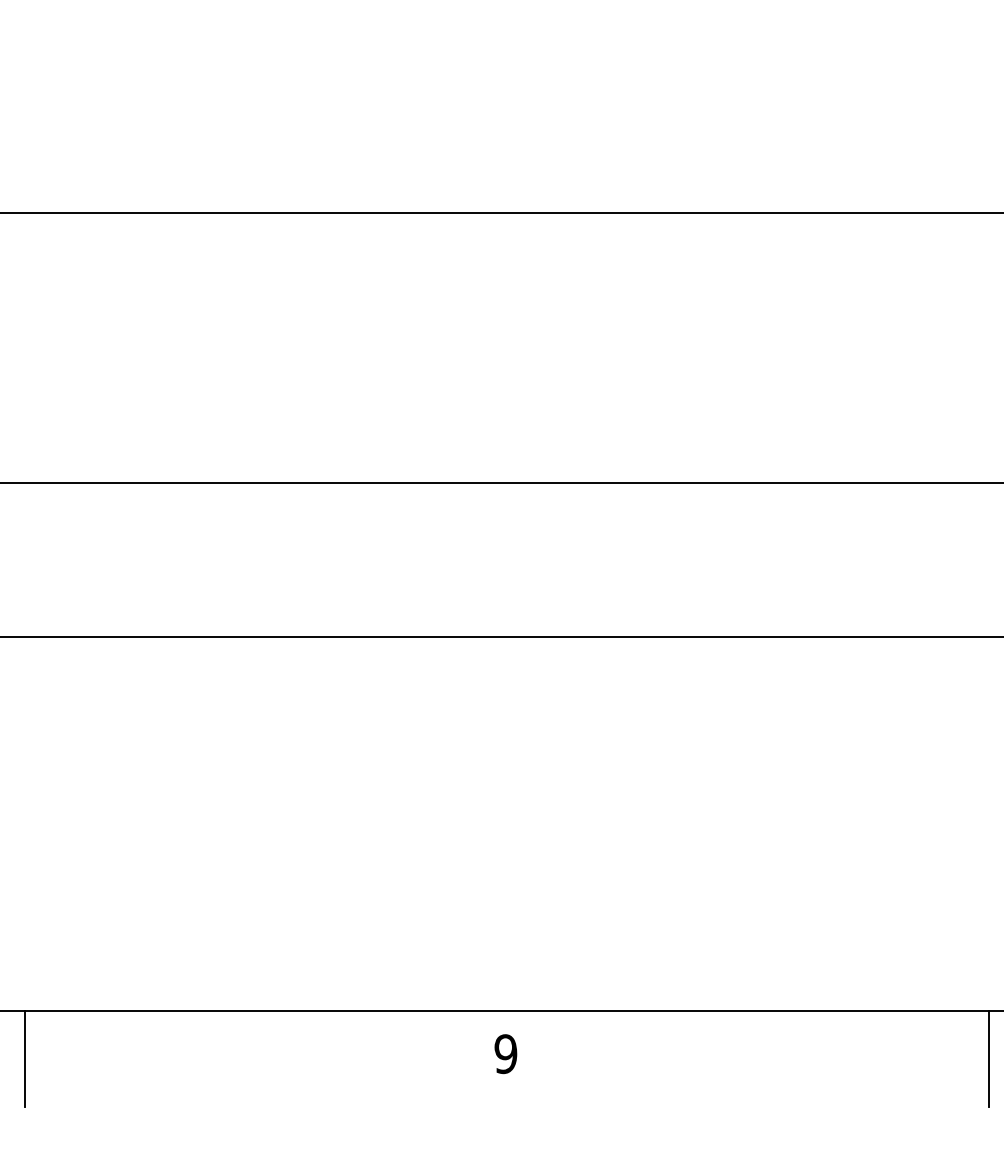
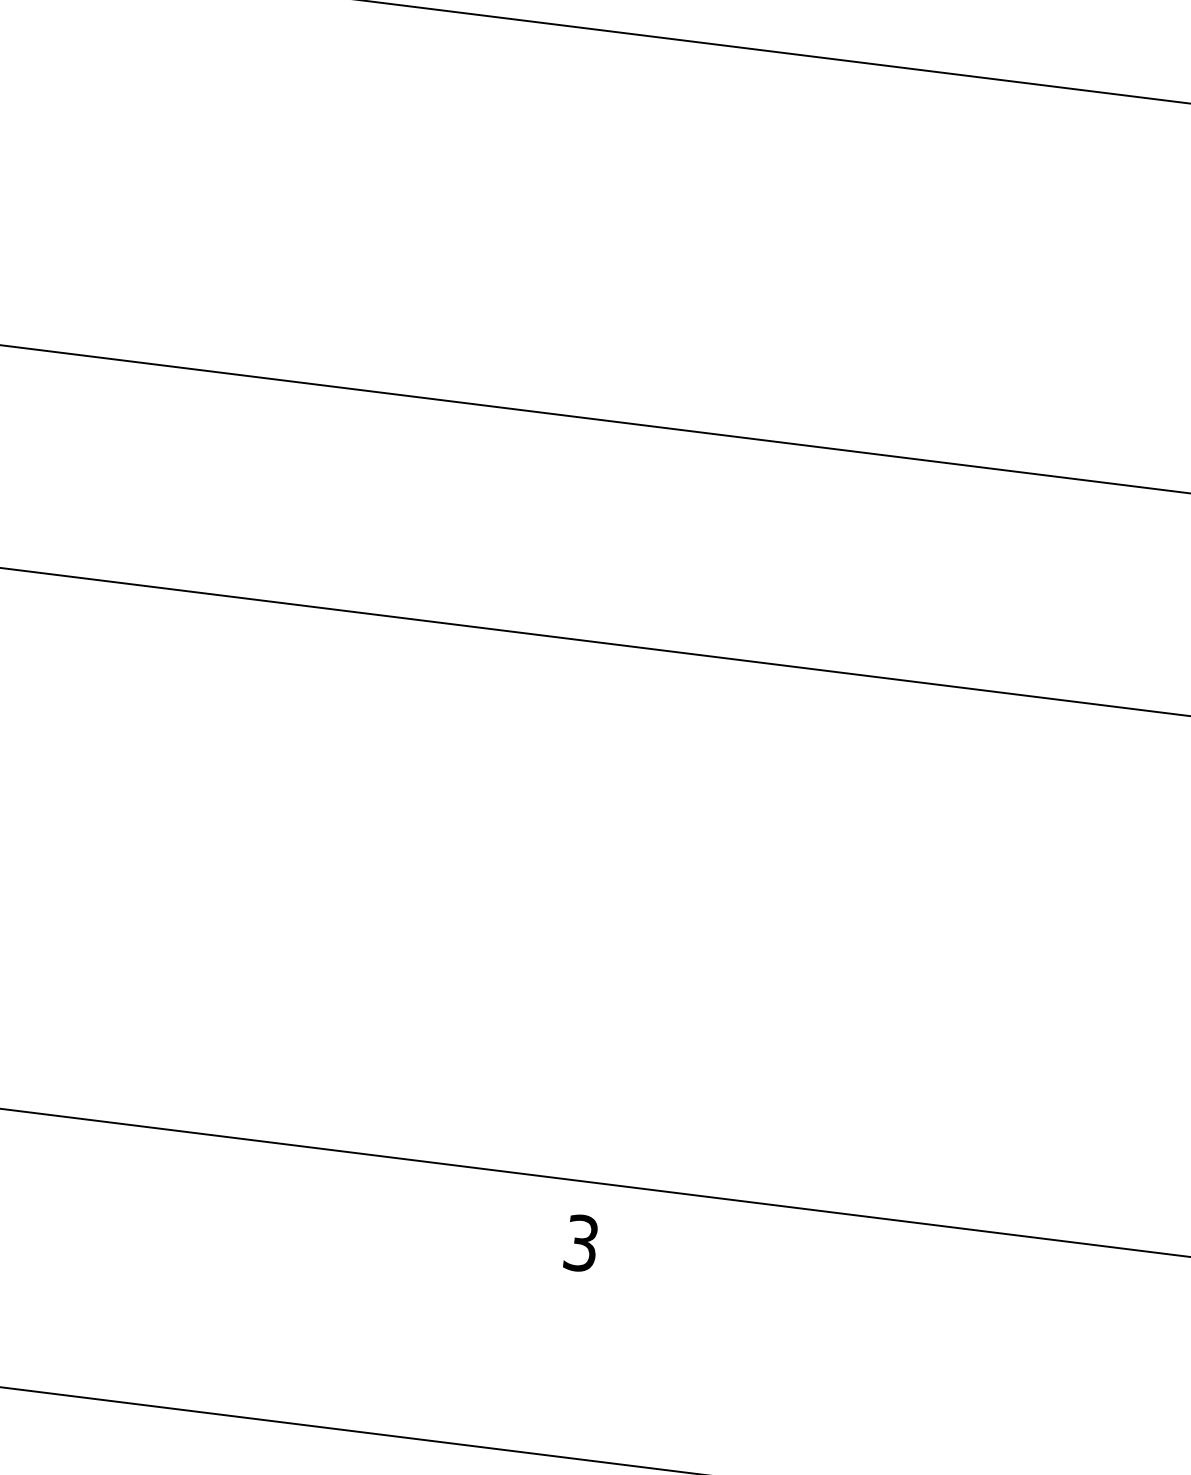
text: (505, 1053) -> (580, 1242), 9 -> 3

